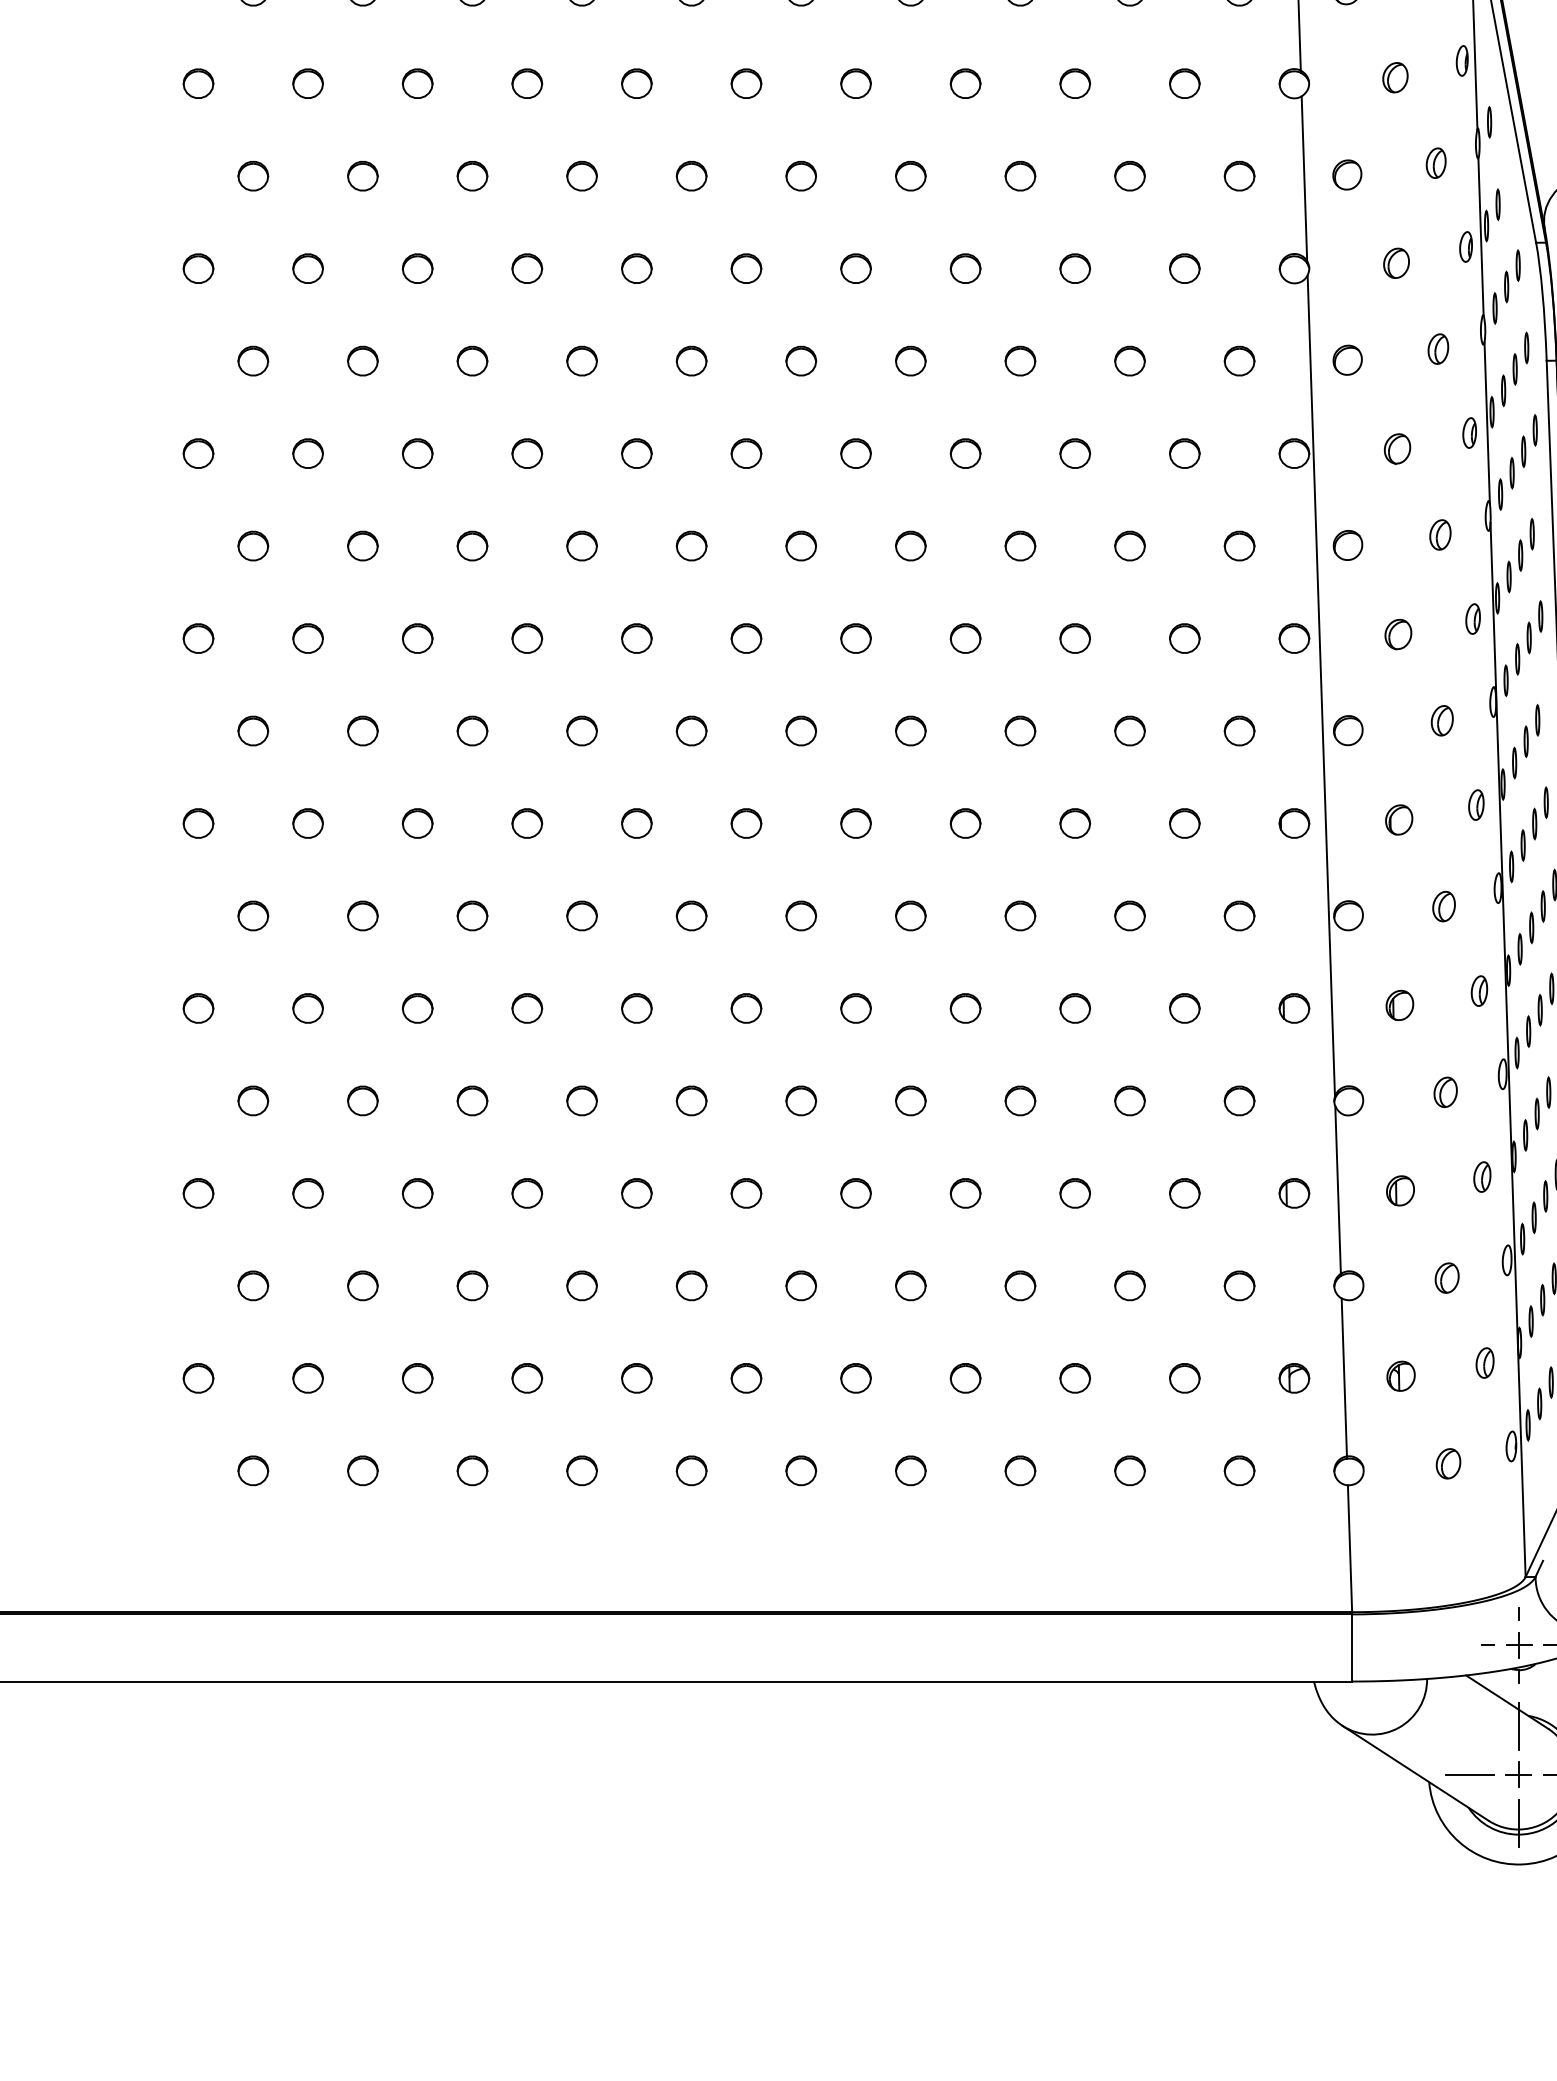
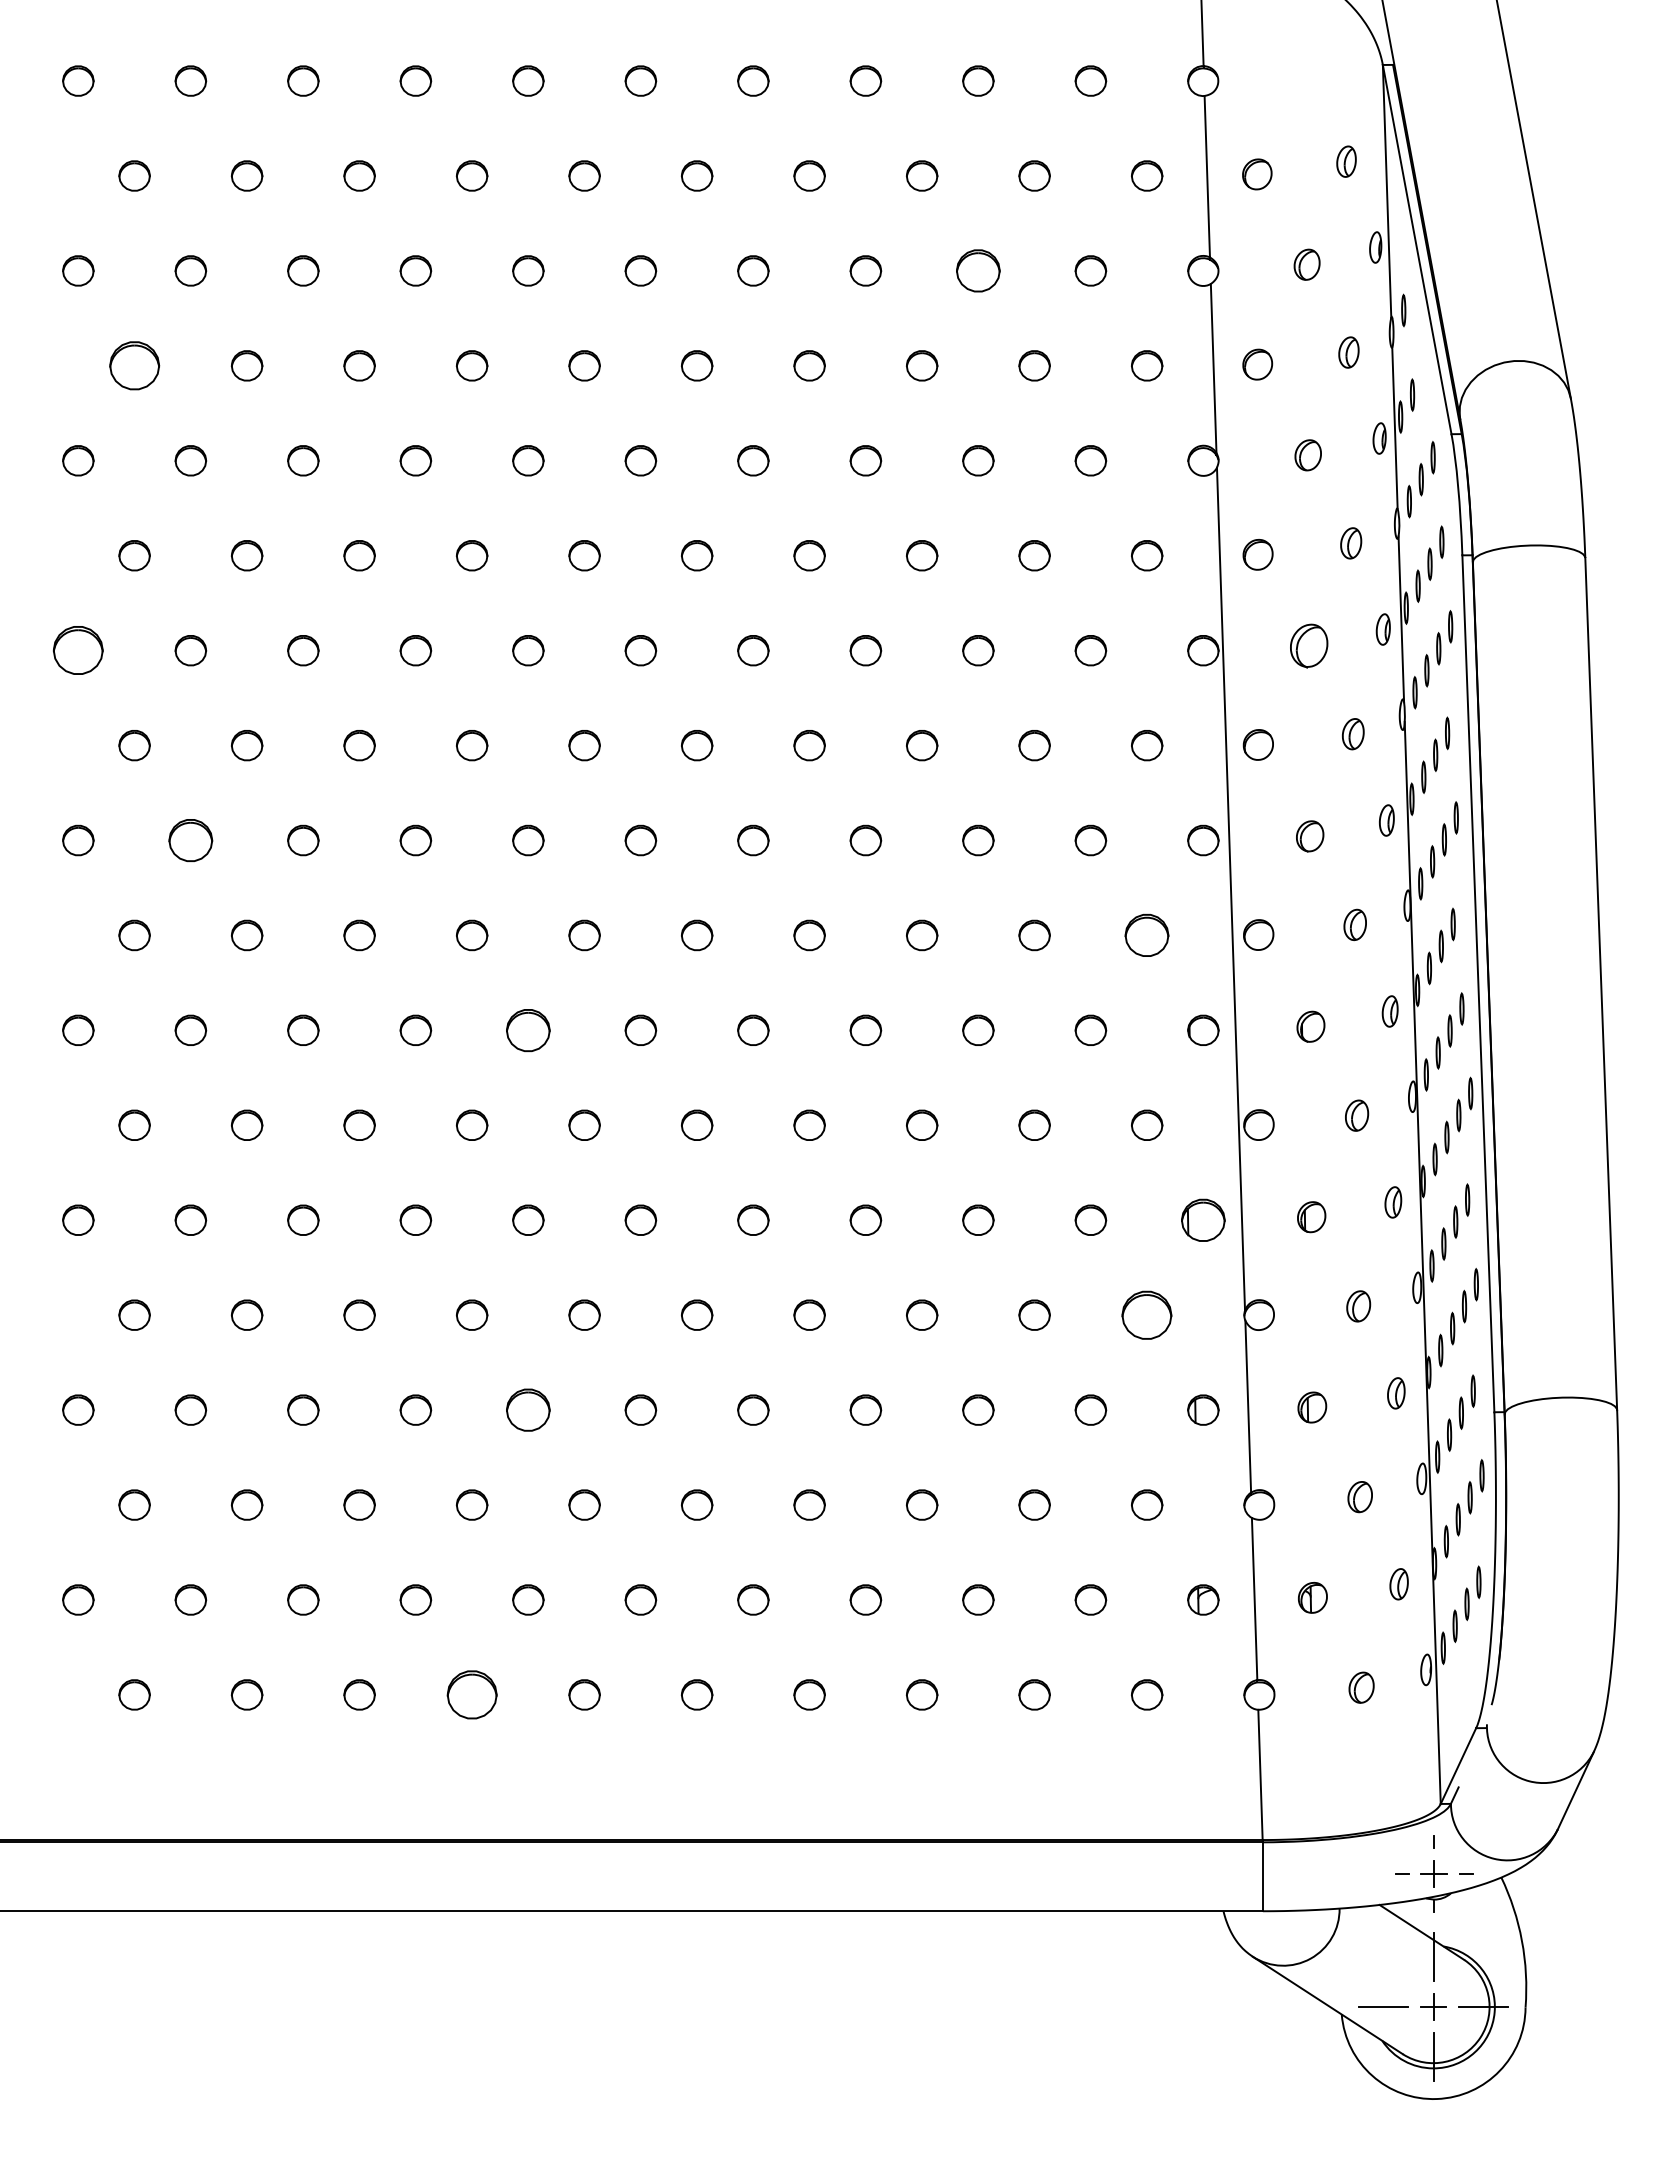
part: (1075, 83) -> (978, 270), size x1.4
part: (253, 175) -> (134, 365), size x1.6
part: (1397, 448) -> (1309, 645), size x1.4
part: (198, 453) -> (78, 650), size x1.6
part: (307, 638) -> (190, 840), size x1.4
part: (1239, 731) -> (1147, 935), size x1.4
part: (637, 822) -> (528, 1029), size x1.4
part: (1294, 1007) -> (1203, 1219), size x1.4
part: (1239, 1100) -> (1147, 1314), size x1.6
part: (637, 1192) -> (528, 1409), size x1.4
part: (581, 1470) -> (471, 1694), size x1.6

